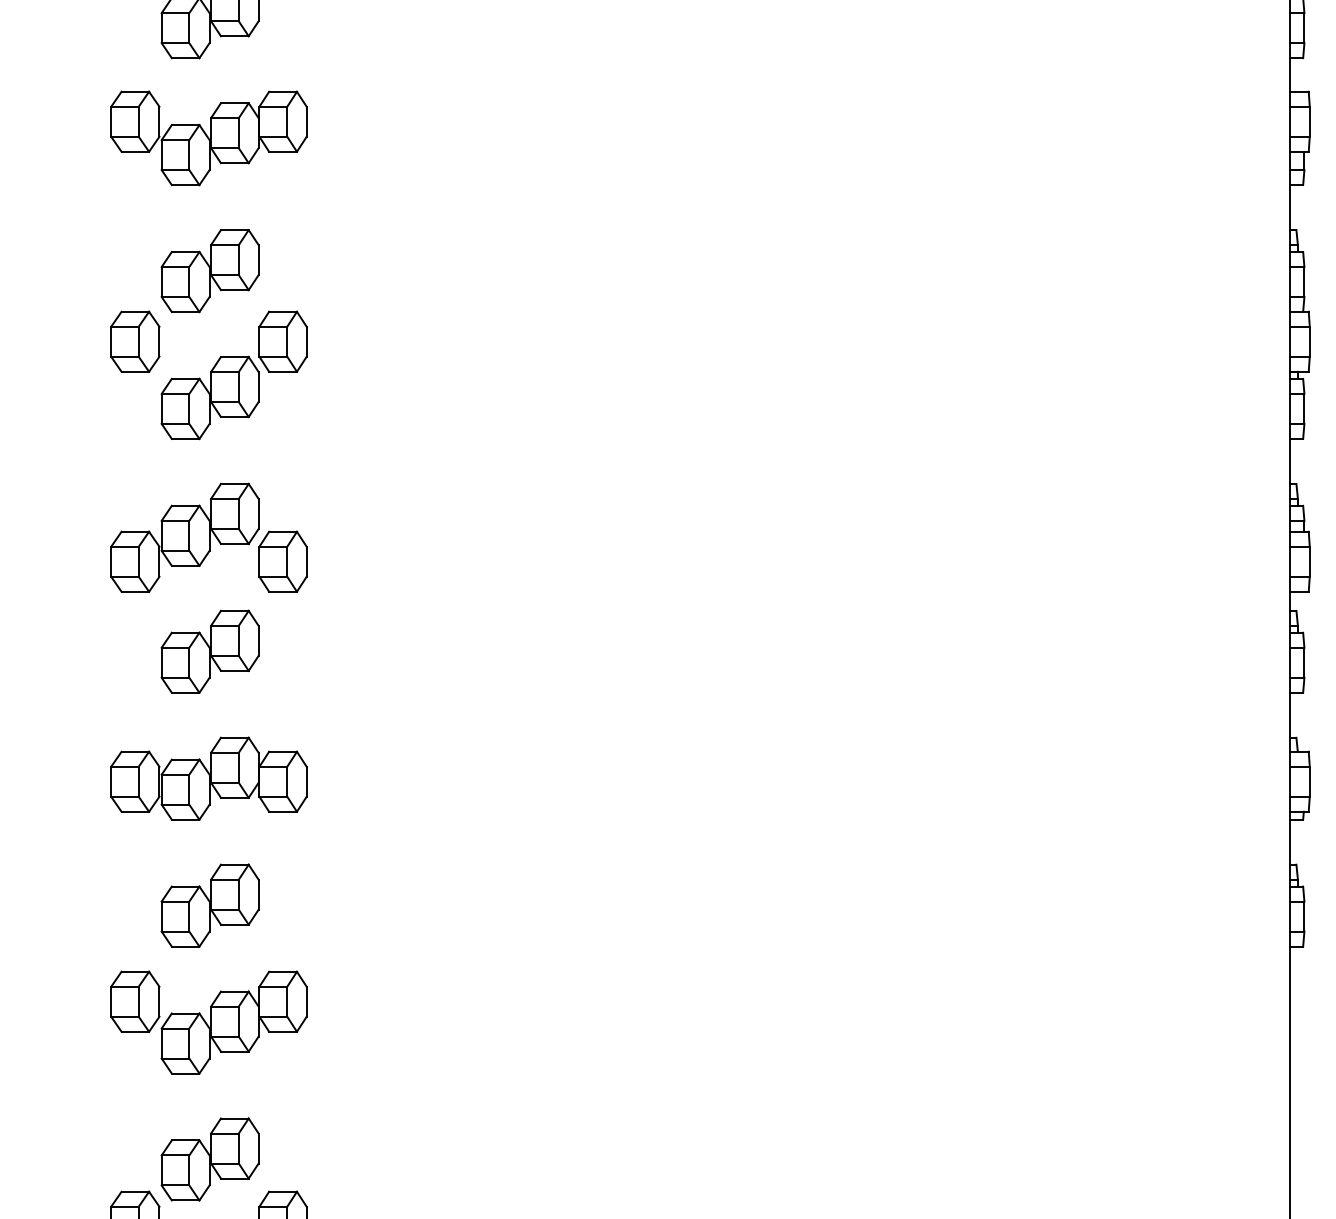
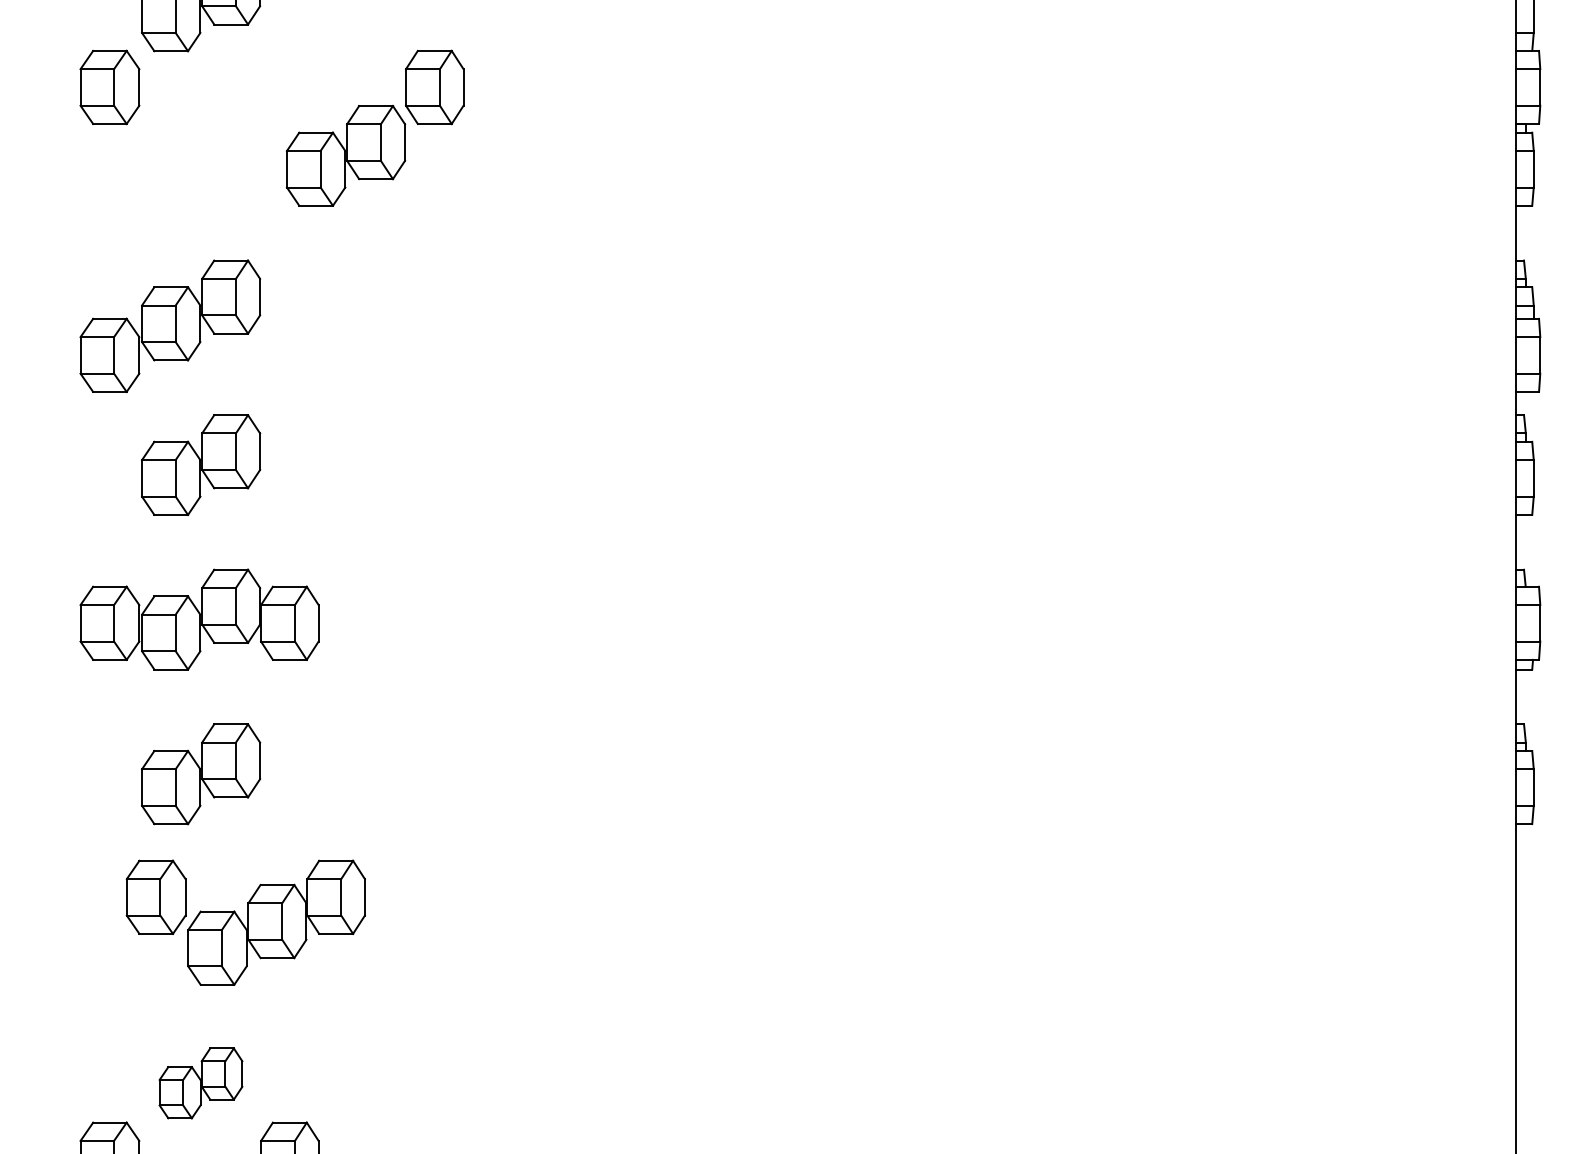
part: (233, 375) -> (374, 128), moved
part: (282, 561) -> (289, 355), removed
part: (208, 1022) -> (245, 922), moved
part: (209, 1159) -> (200, 1083), size x0.7

